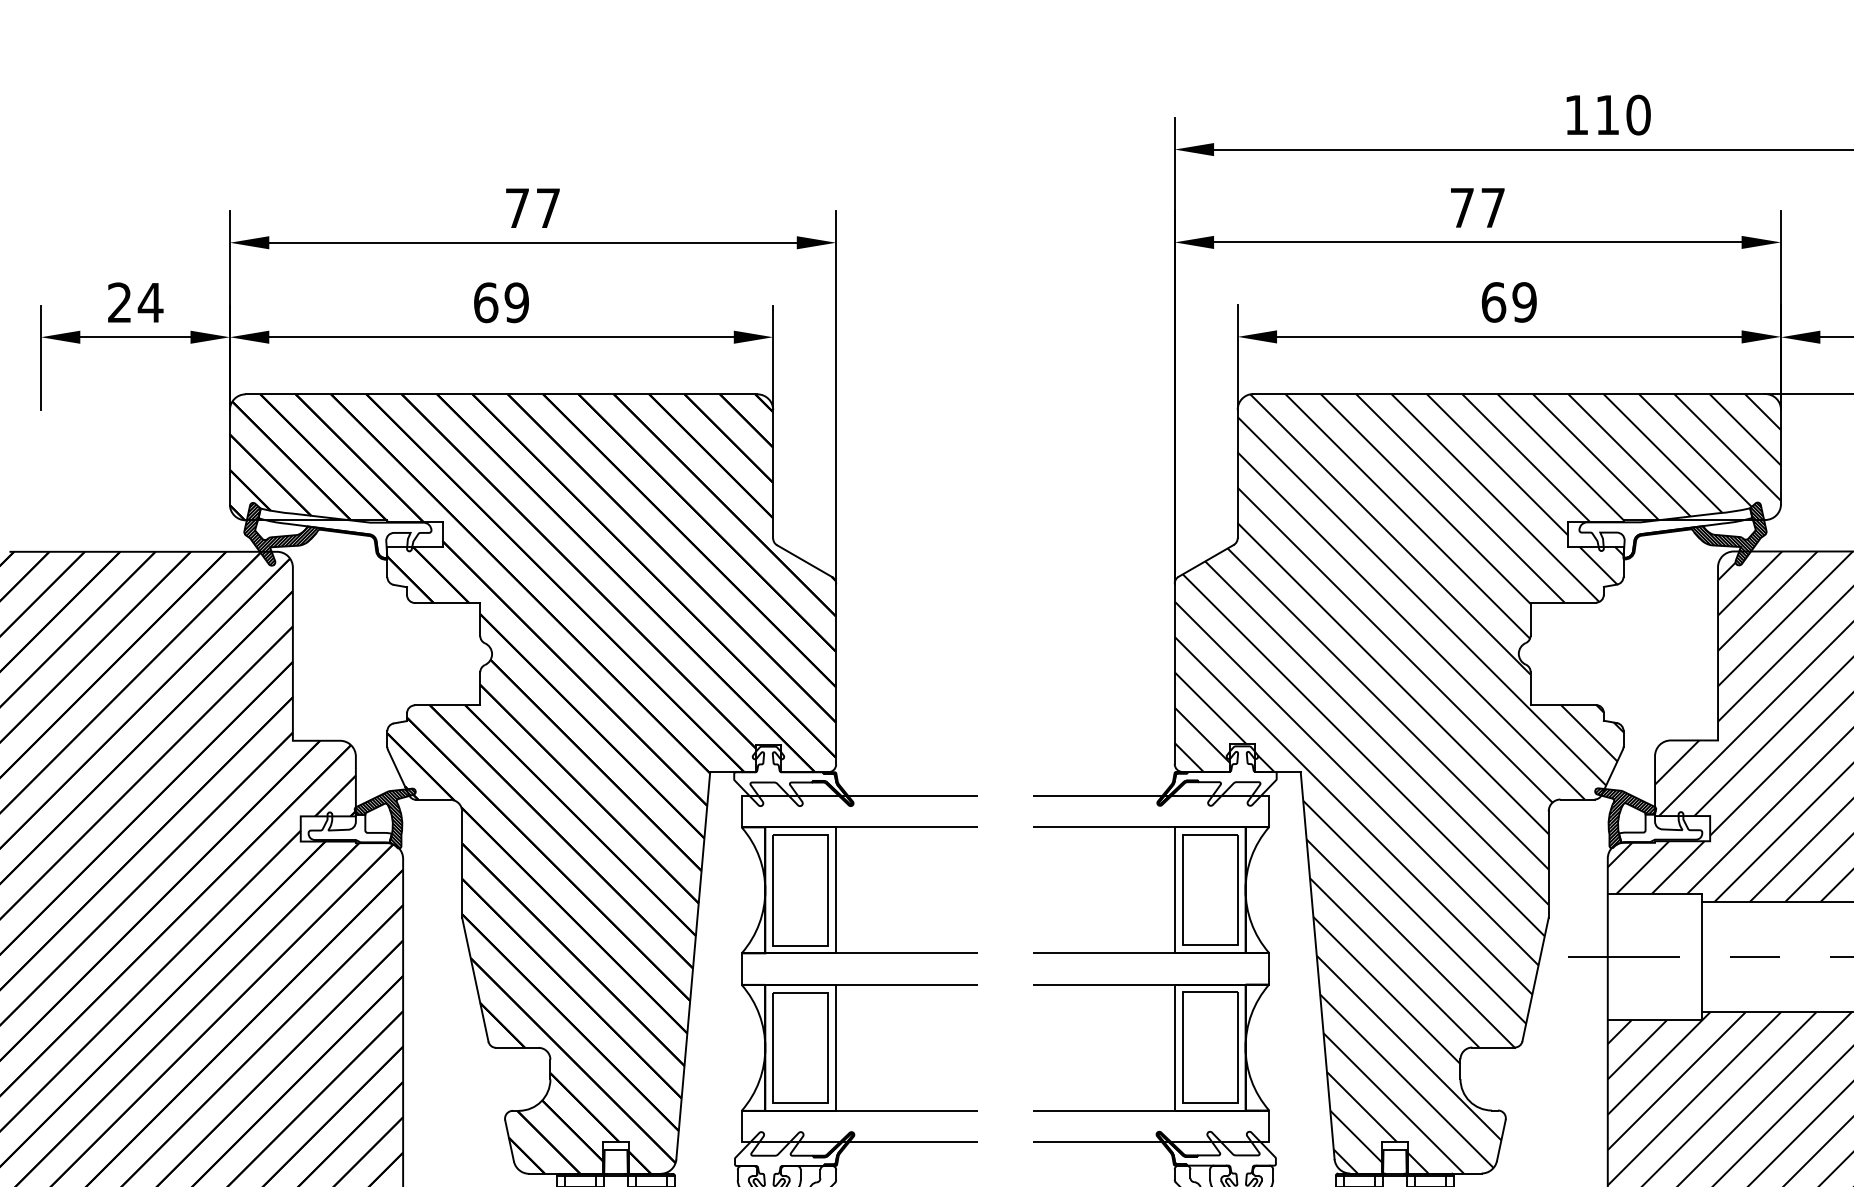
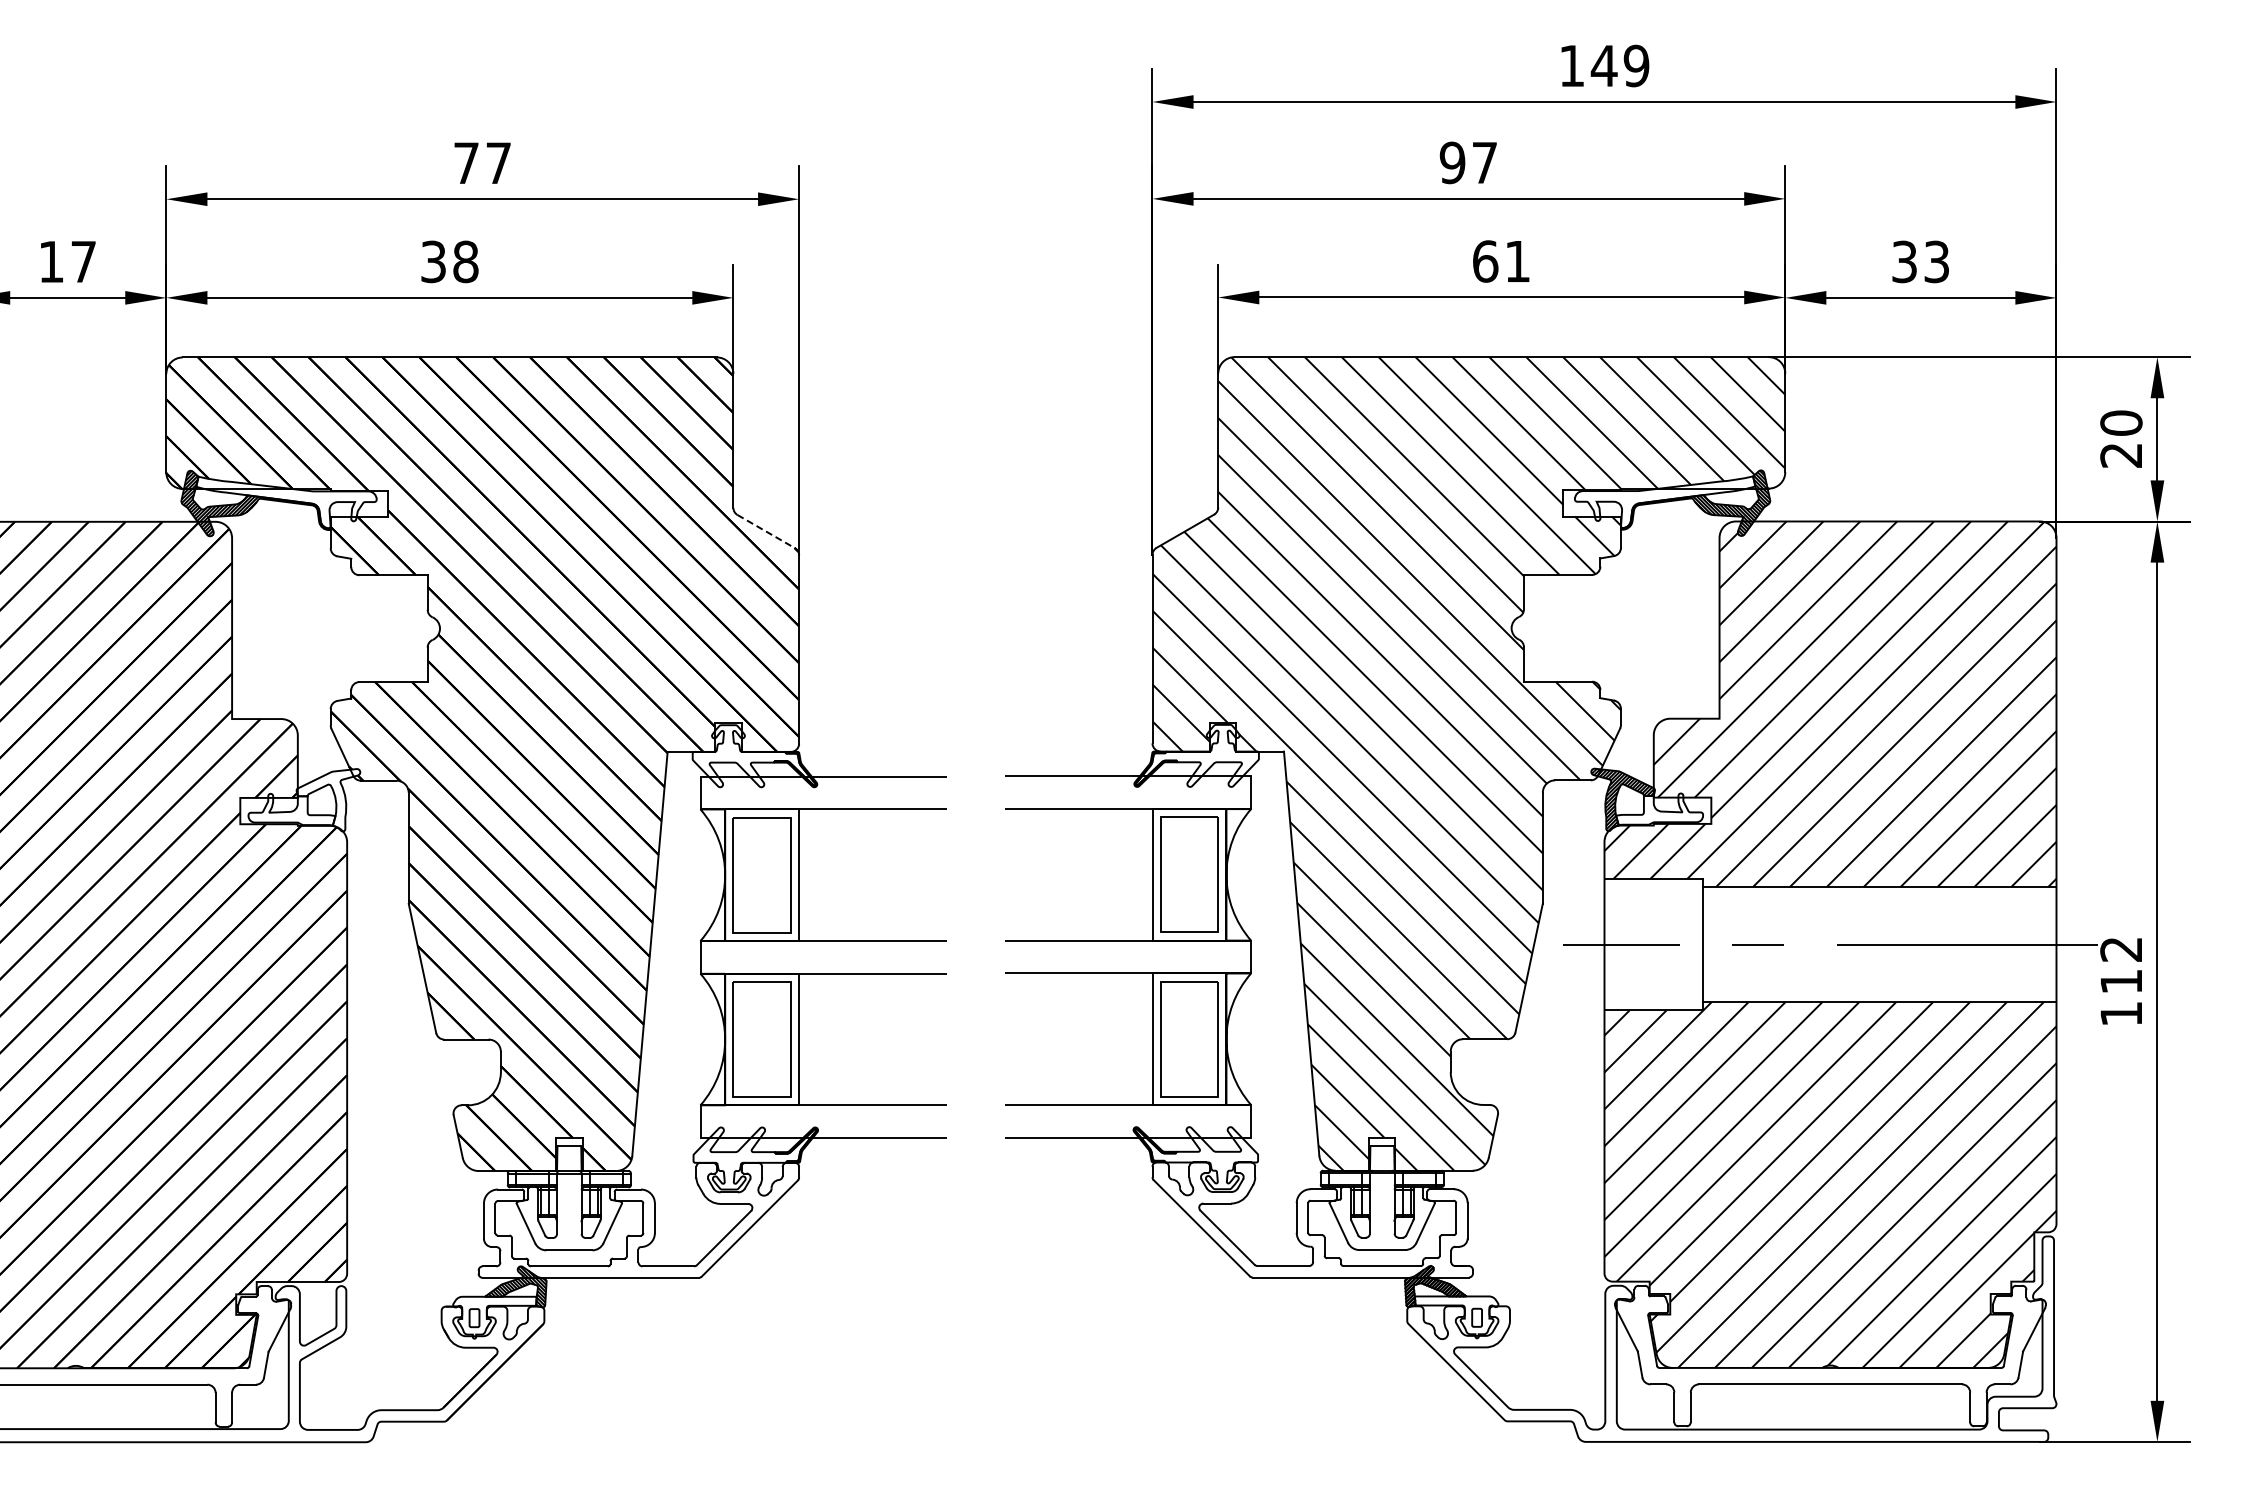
text: (1622, 114) -> (1619, 65), 110 -> 149
text: (1462, 207) -> (1452, 162), 77 -> 97
text: (136, 302) -> (68, 261), 24 -> 17
text: (501, 302) -> (449, 261), 69 -> 38
text: (1524, 302) -> (1517, 261), 69 -> 61
line: (804, 561) -> (766, 531), solid -> dashed
hatch: (385, 818) -> (328, 800), removed

